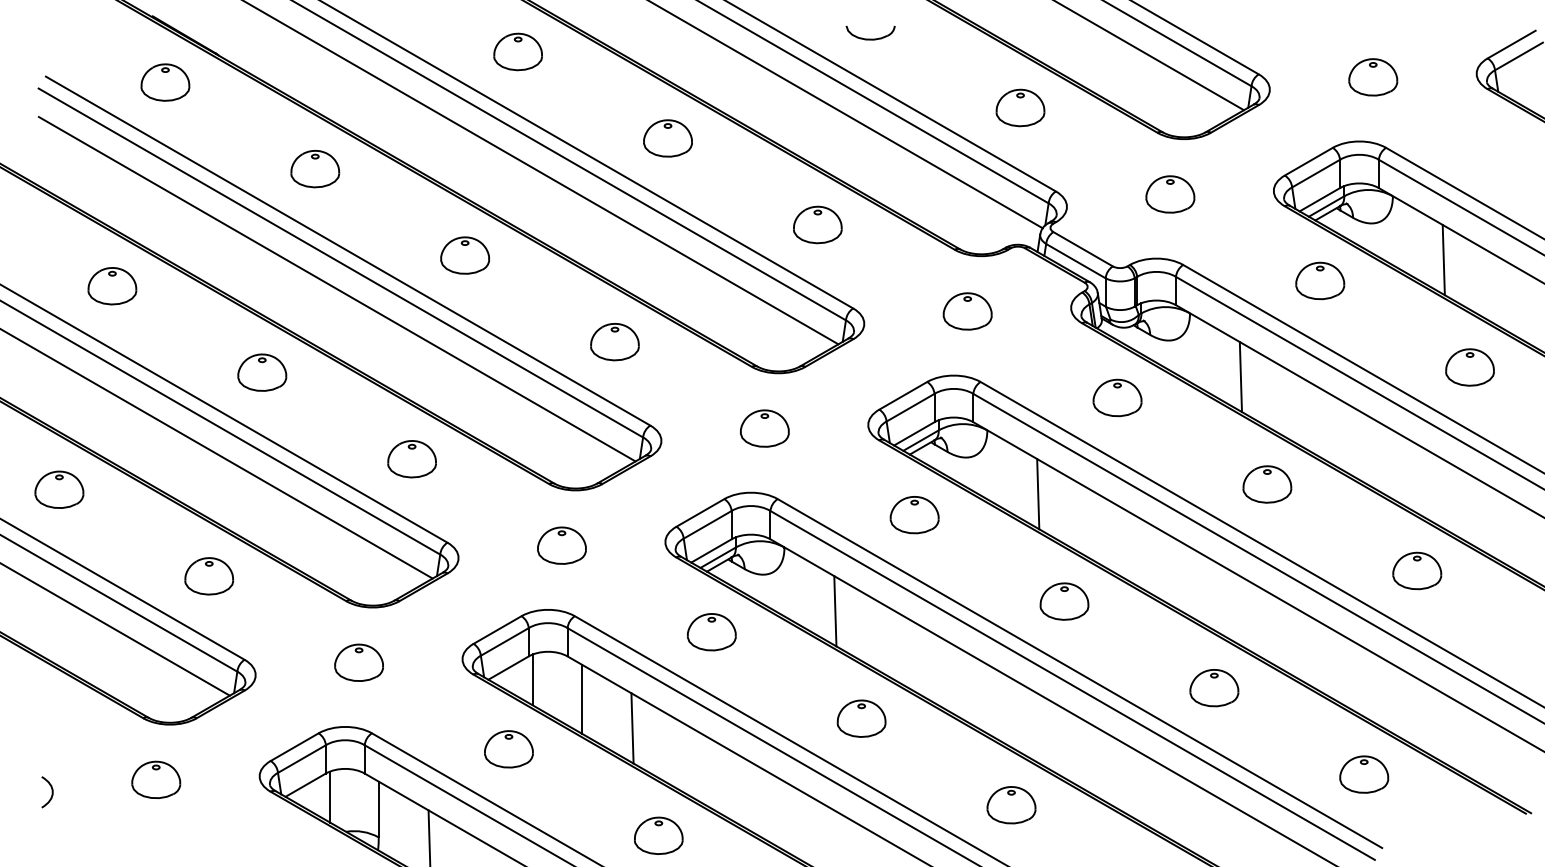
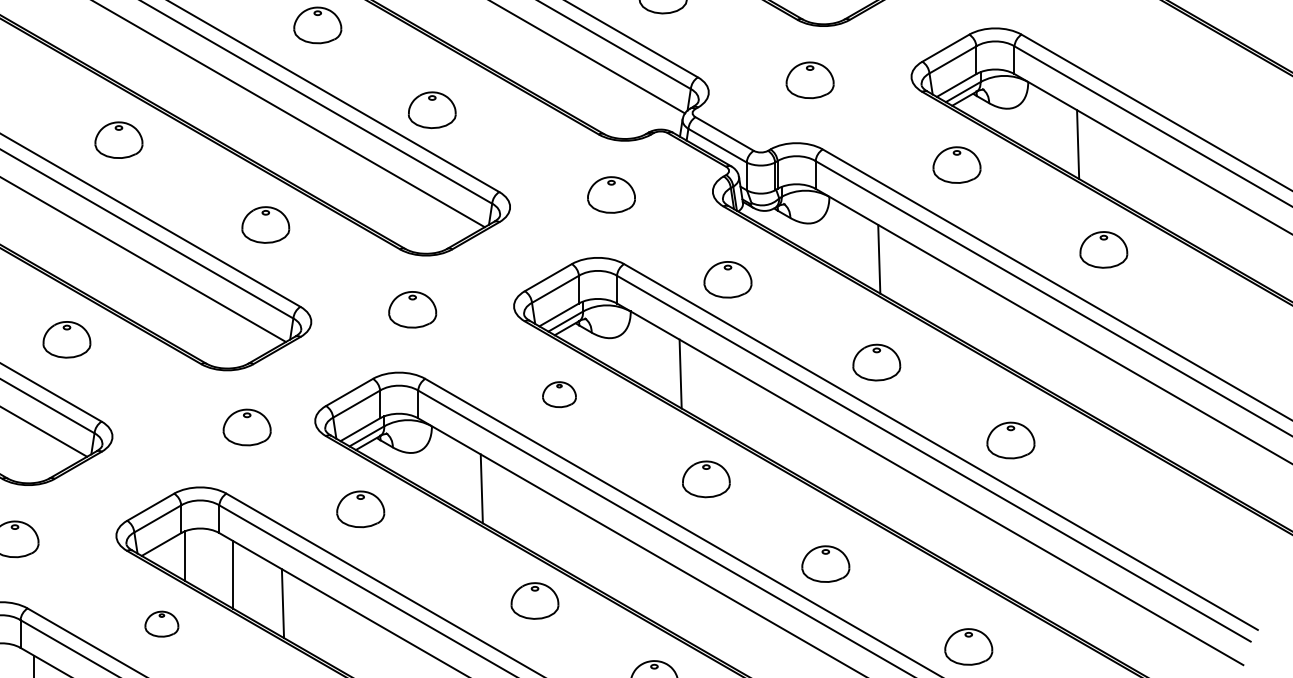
part: (817, 224) -> (431, 109), moved
part: (1117, 397) -> (727, 279), moved
part: (1267, 484) -> (876, 362), moved
part: (914, 515) -> (559, 394), size x0.7
part: (561, 545) -> (246, 427), moved
part: (1417, 570) -> (1011, 440), moved
part: (1214, 688) -> (825, 564), moved
part: (861, 718) -> (534, 600), moved
part: (508, 749) -> (161, 624), size x0.7
part: (1364, 774) -> (969, 646), moved

